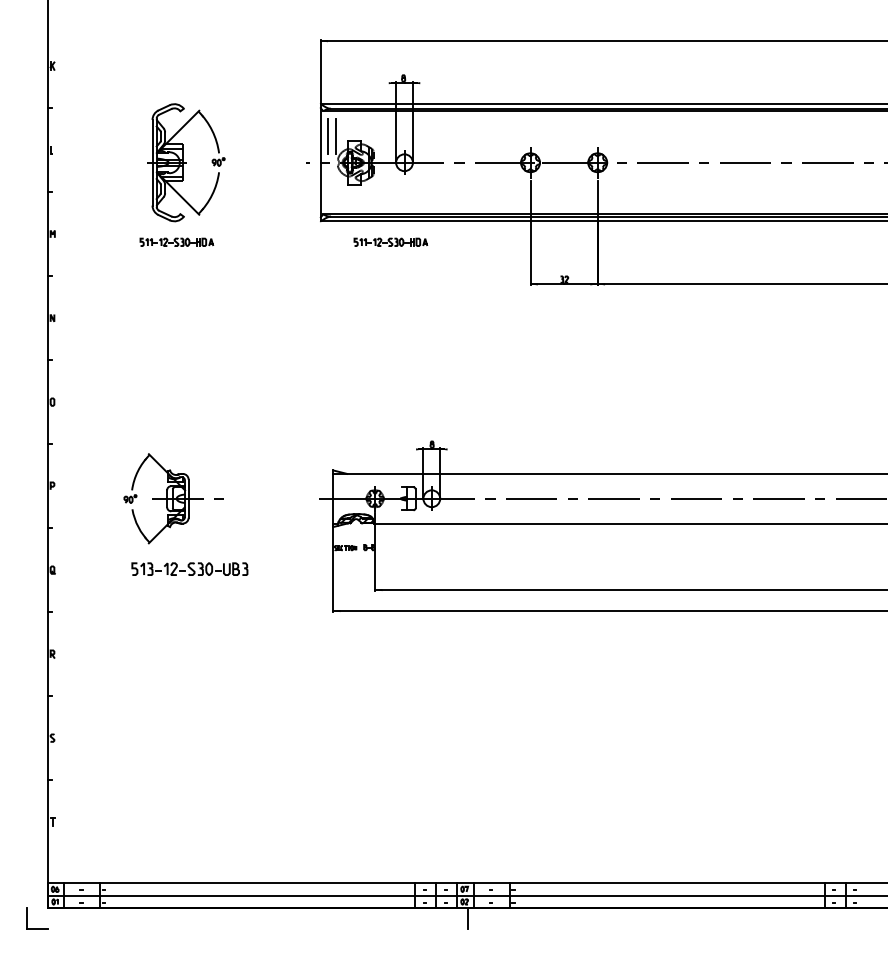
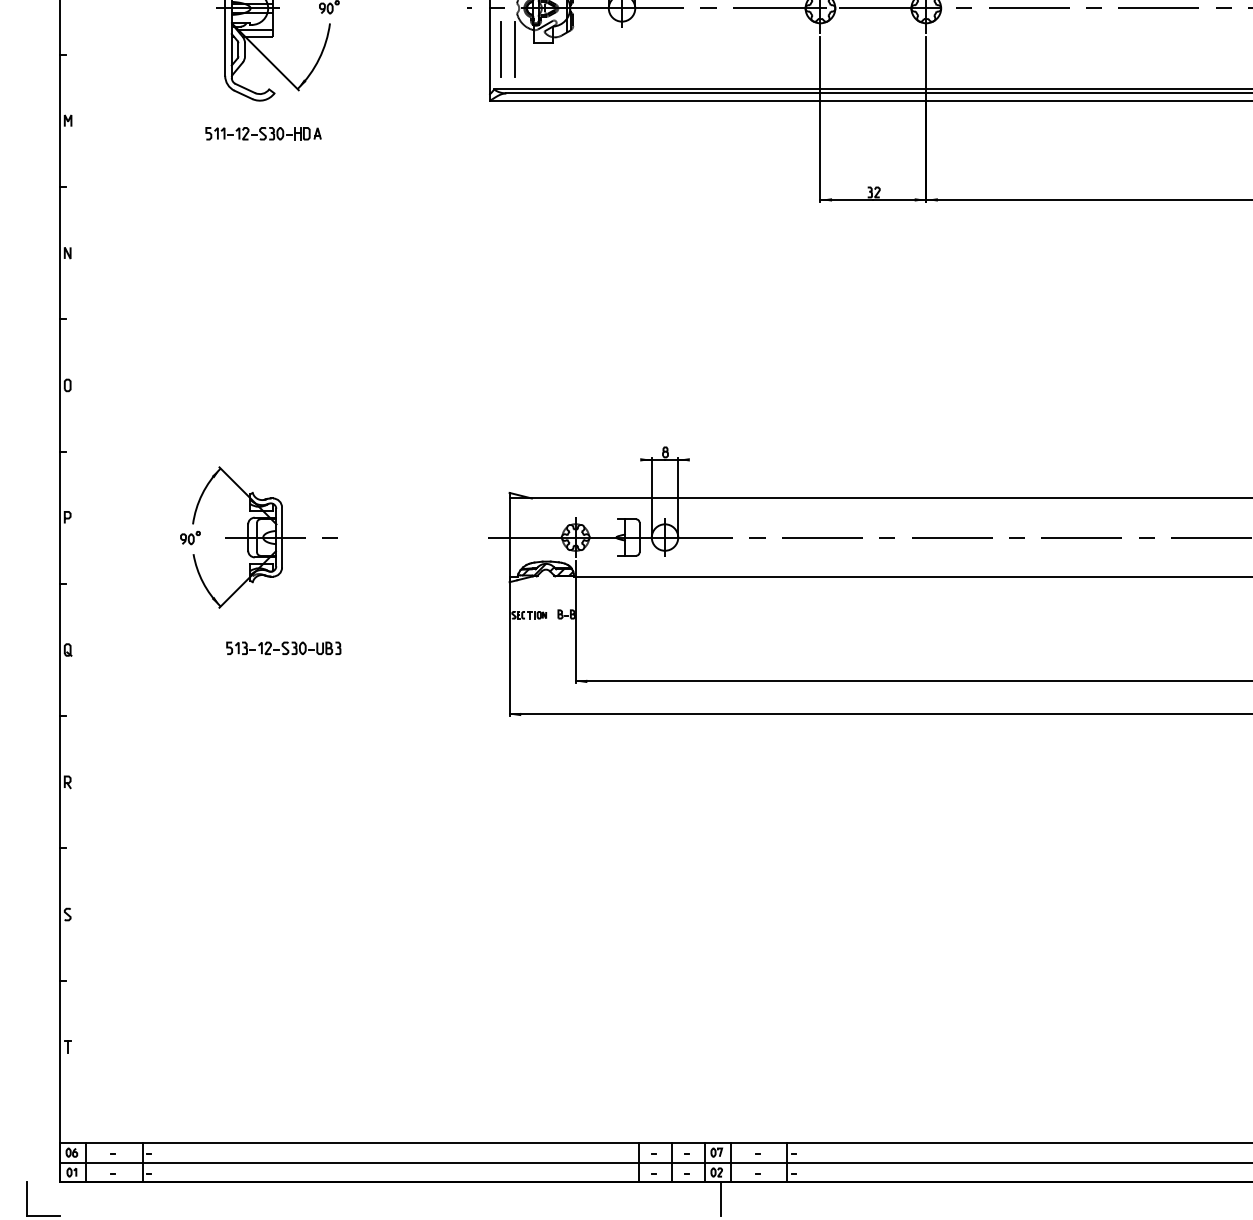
line: (327, 188) -> (500, 48), added
line: (336, 188) -> (514, 48), added
part: (390, 241) -> (599, 132), removed
part: (189, 568) -> (283, 647), size x0.62

